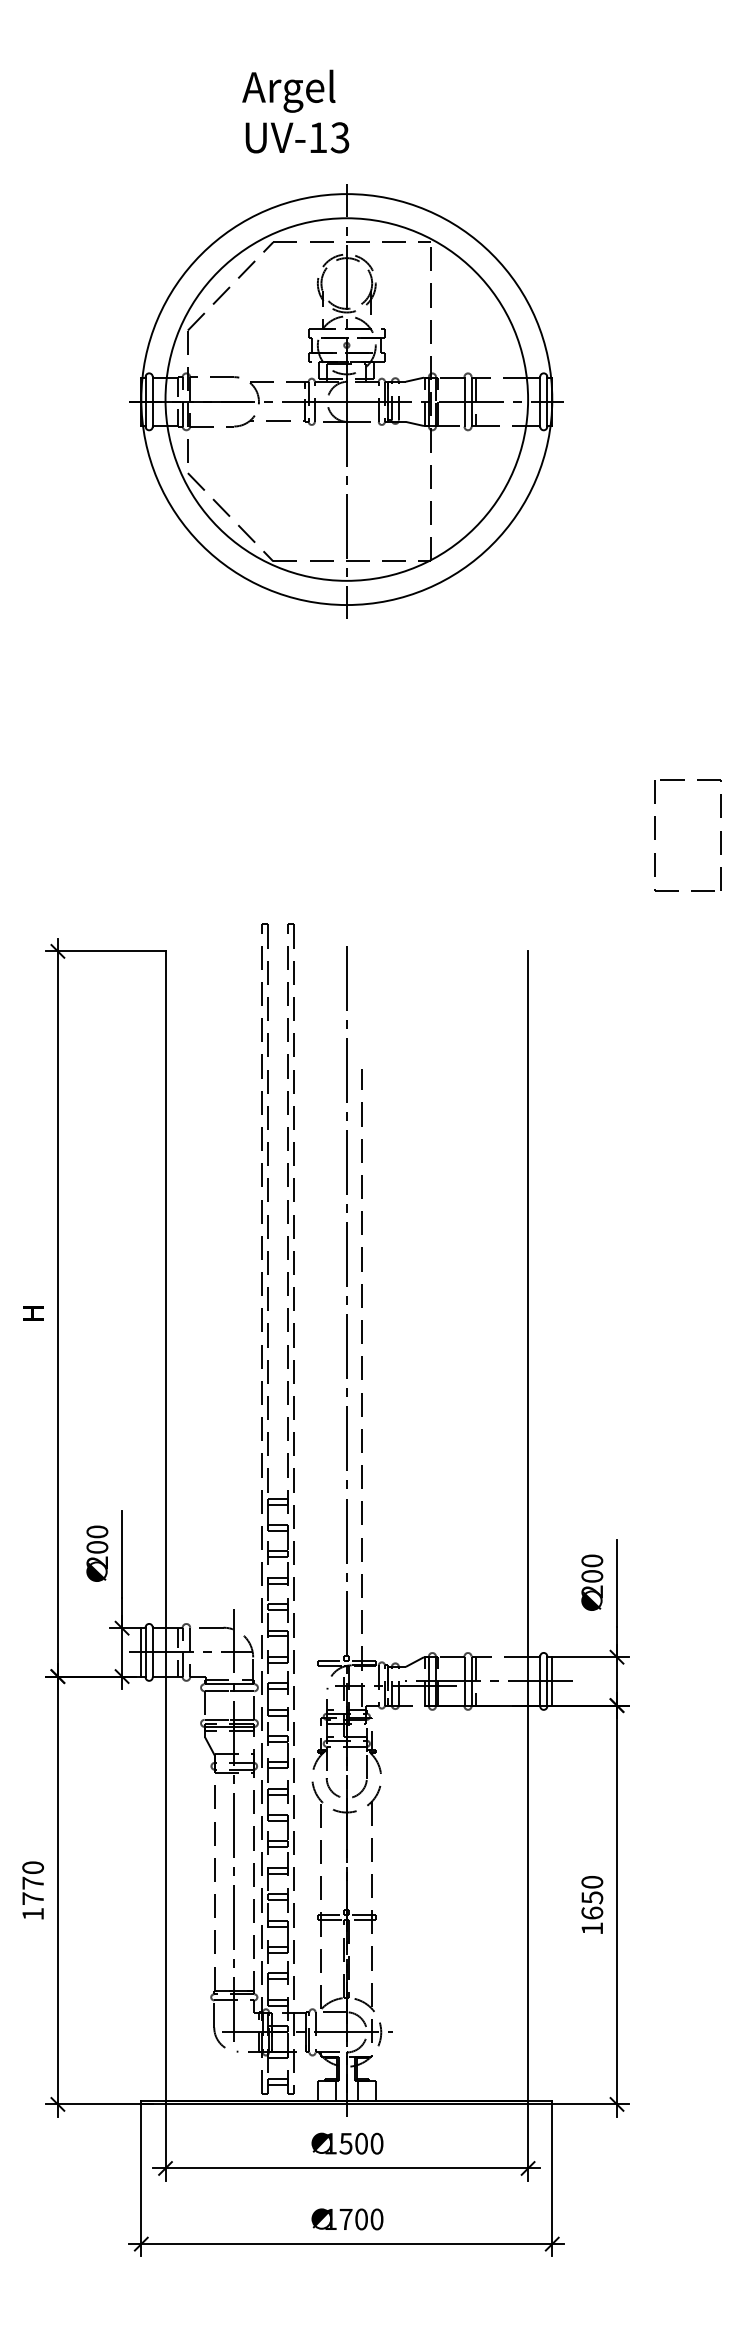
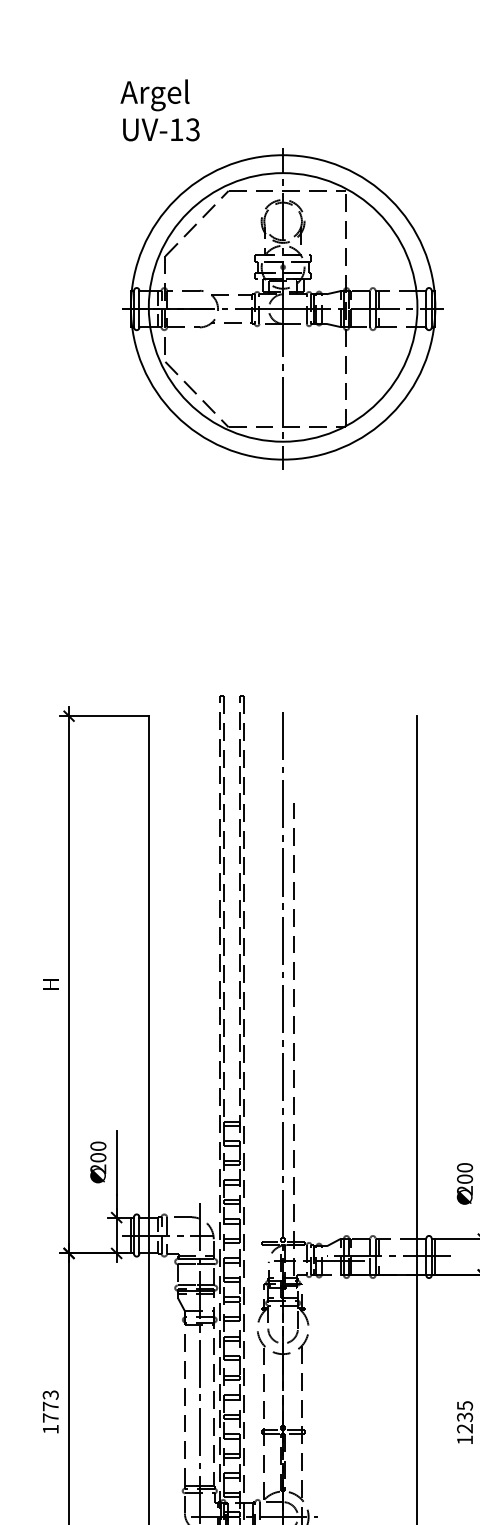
text: (295, 111) -> (159, 110), moved
text: (32, 1867) -> (50, 1394), 1770 -> 1773
text: (592, 1897) -> (465, 1417), 1650 -> 1235

